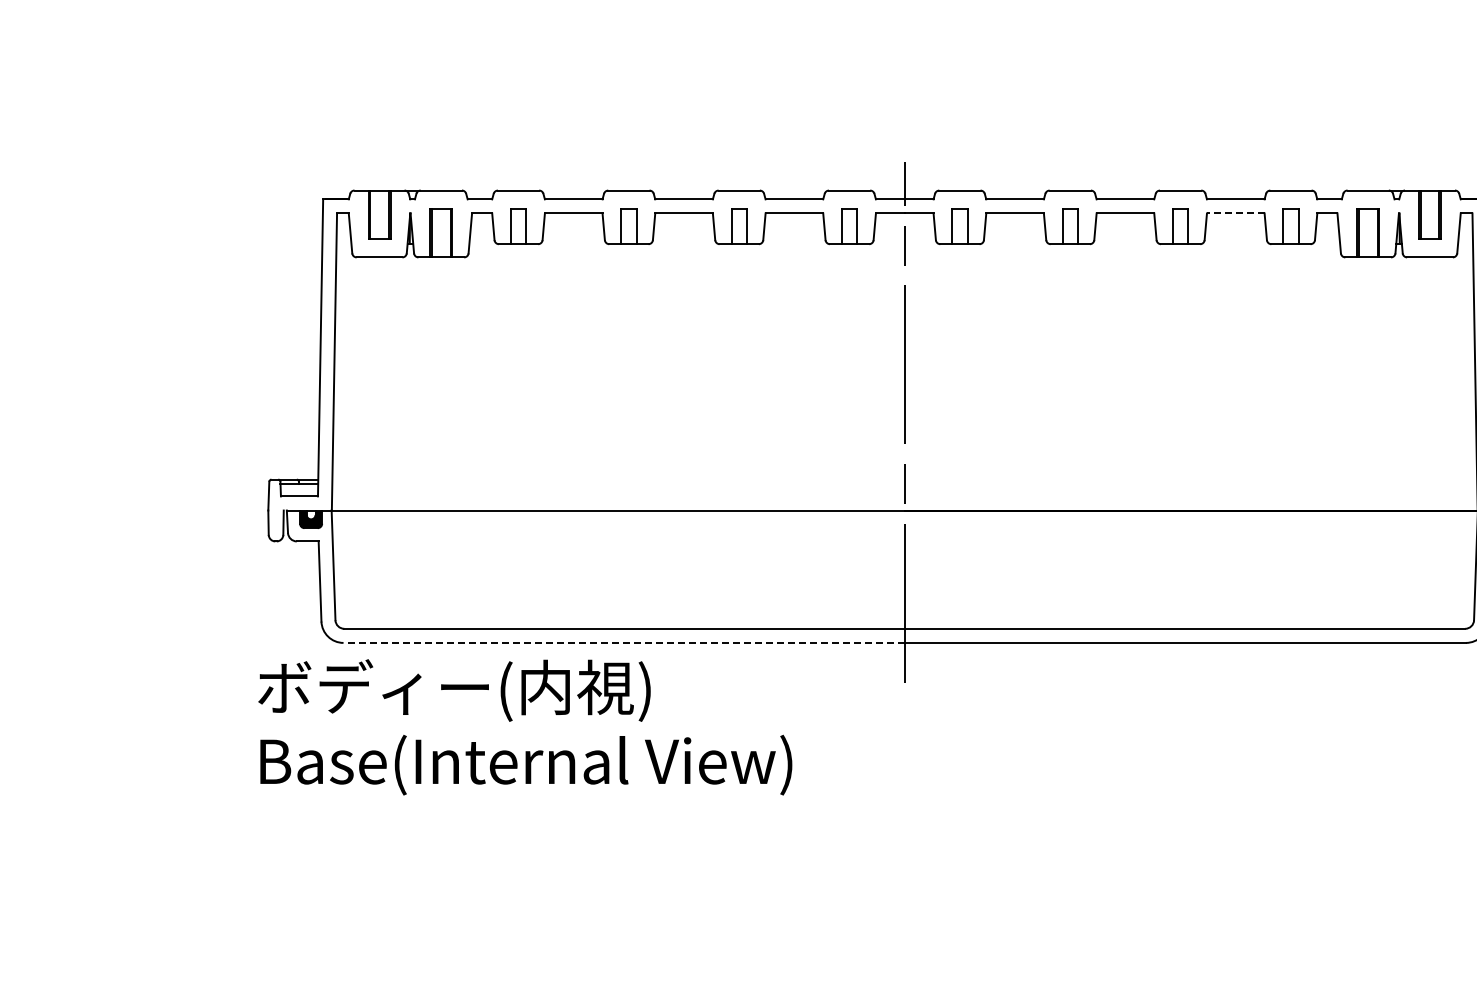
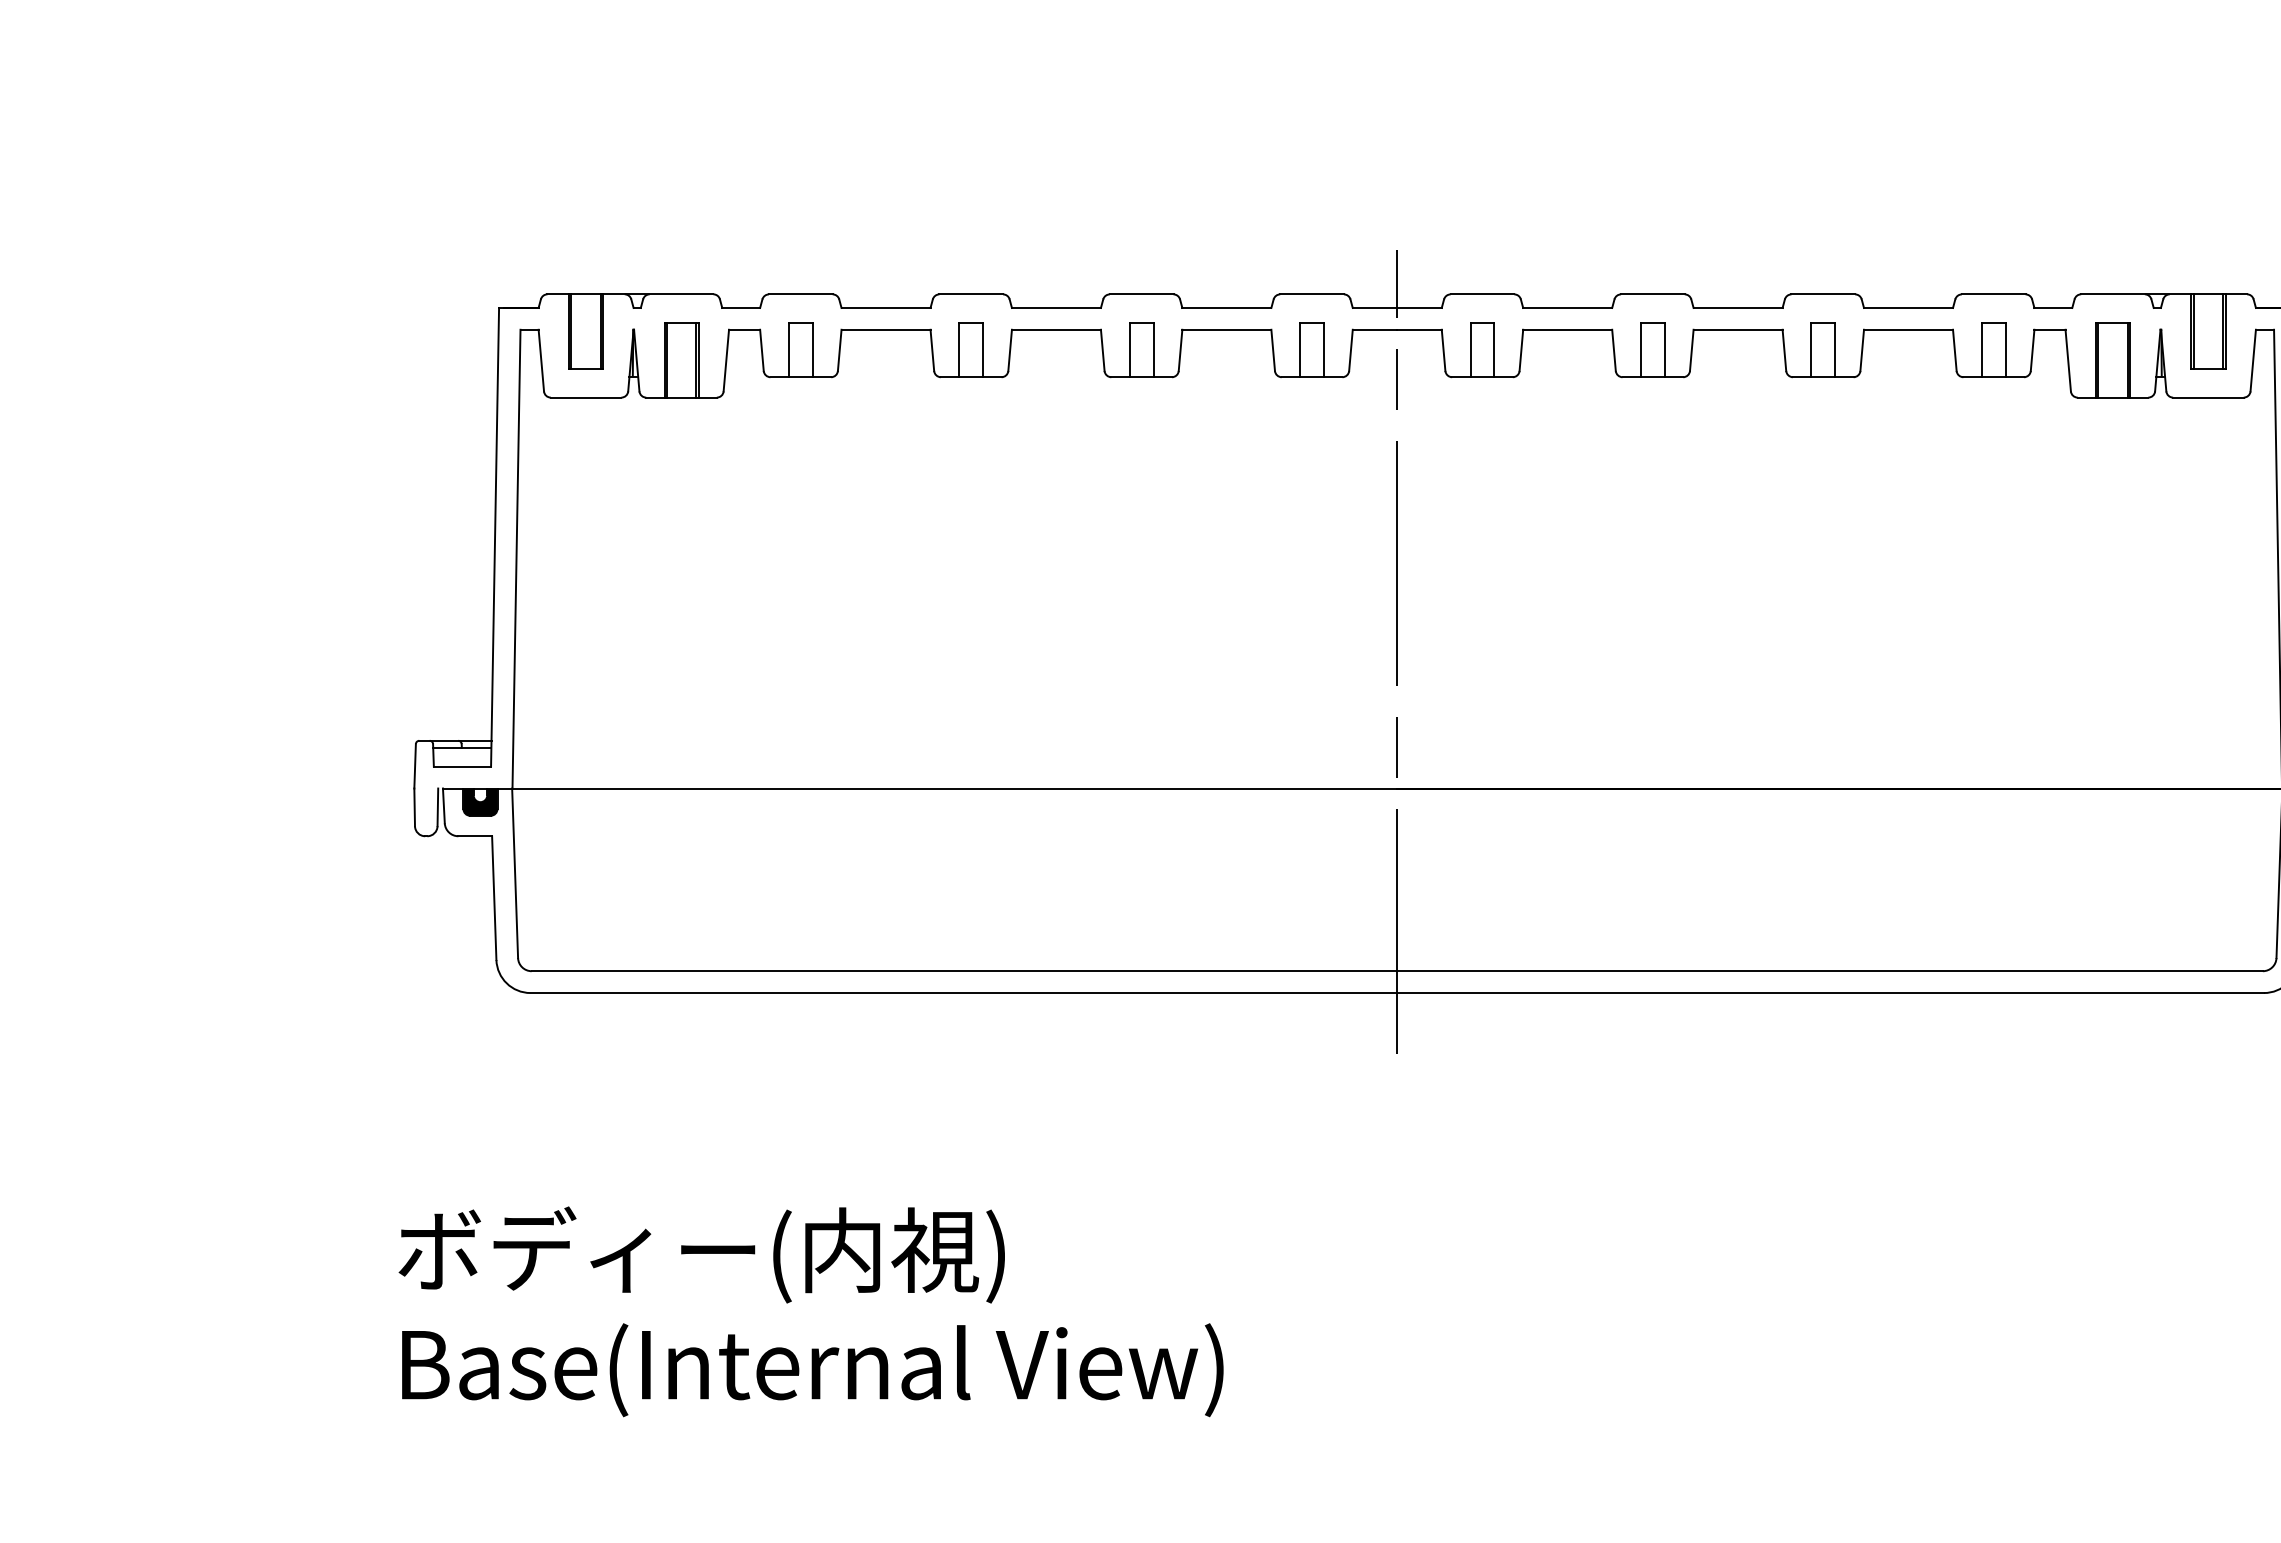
line: (1235, 213) -> (1908, 329), dashed -> solid
line: (624, 642) -> (964, 992), dashed -> solid
text: (525, 727) -> (811, 1312), moved

